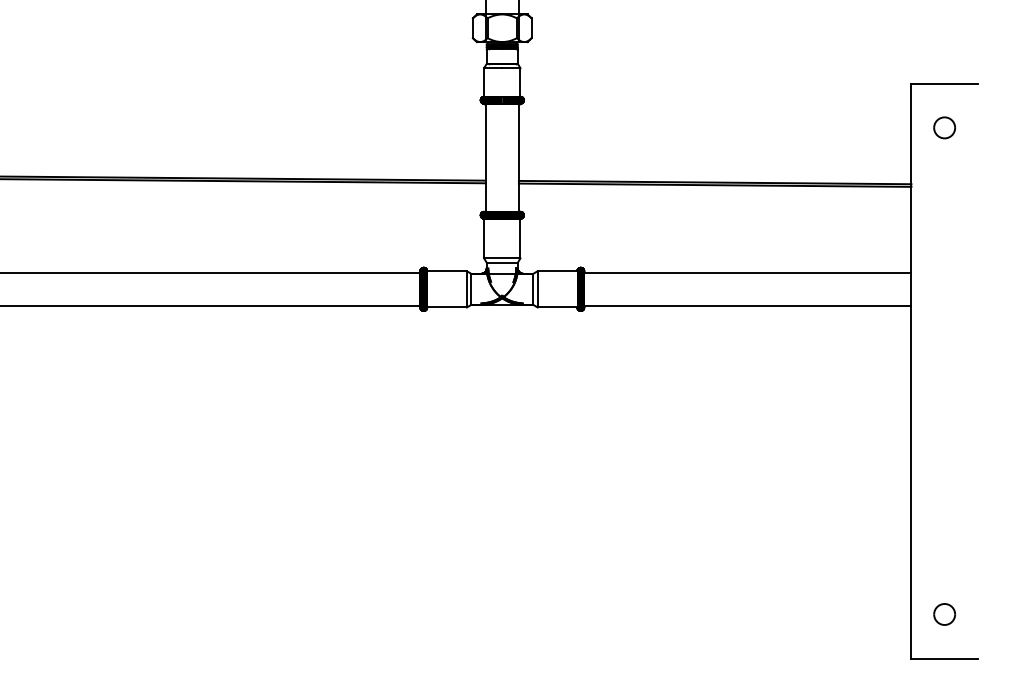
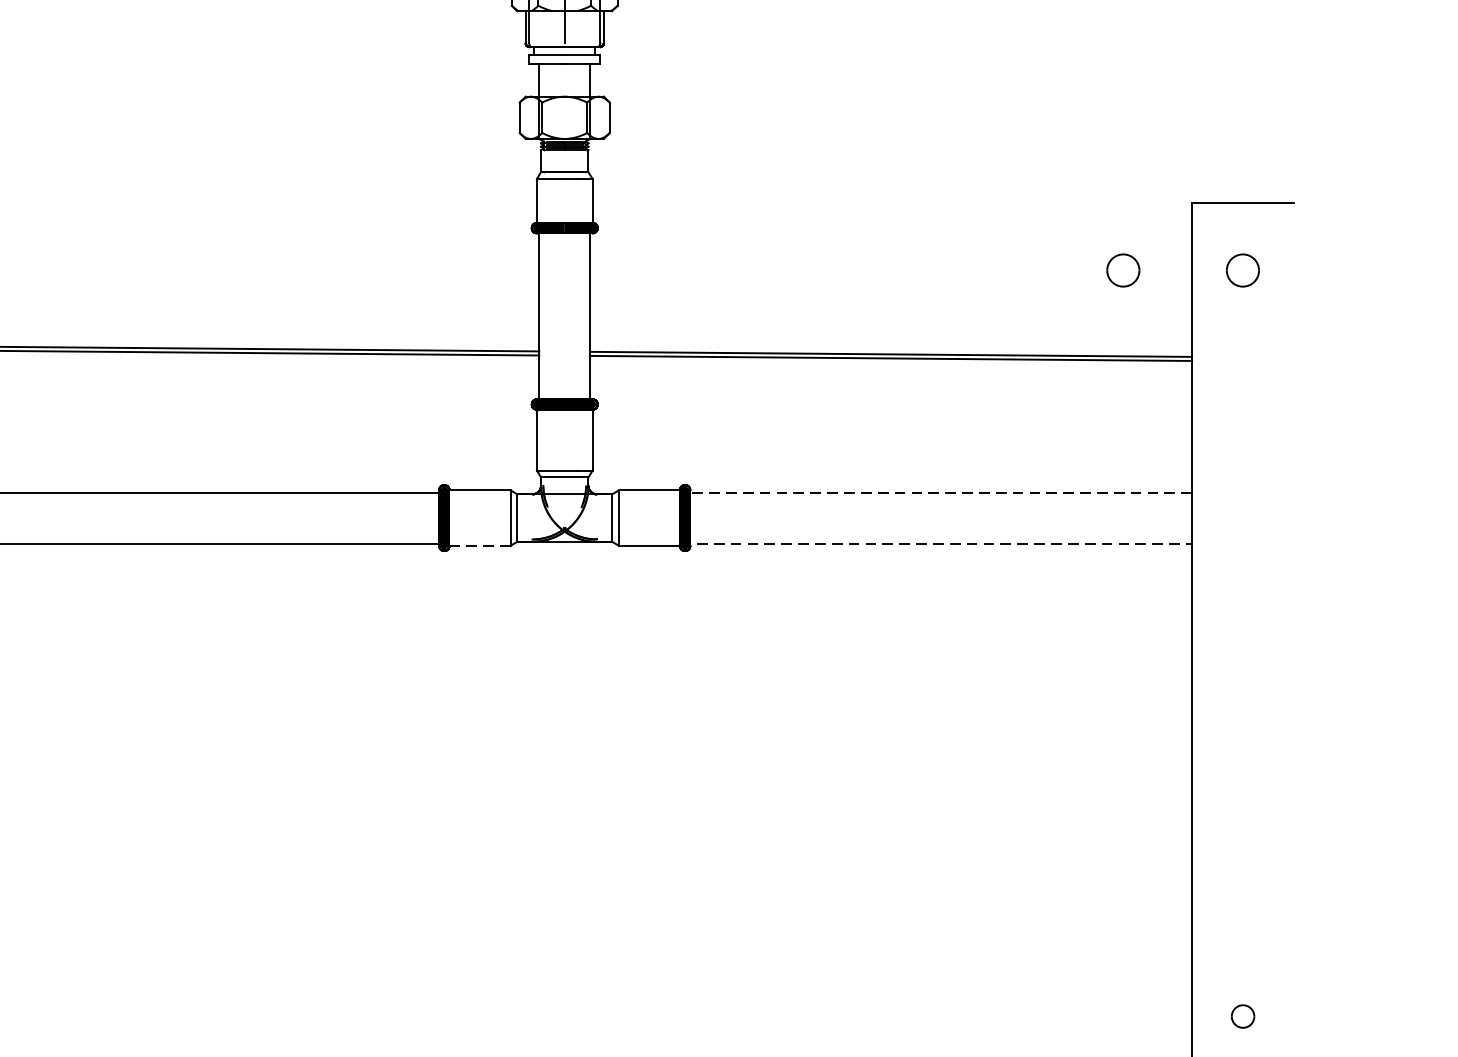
part: (866, 127) -> (1123, 269), added
line: (744, 272) -> (936, 492), solid -> dashed
line: (744, 305) -> (936, 542), solid -> dashed
line: (447, 307) -> (480, 545), solid -> dashed
part: (944, 614) -> (1242, 1016), size x0.7

